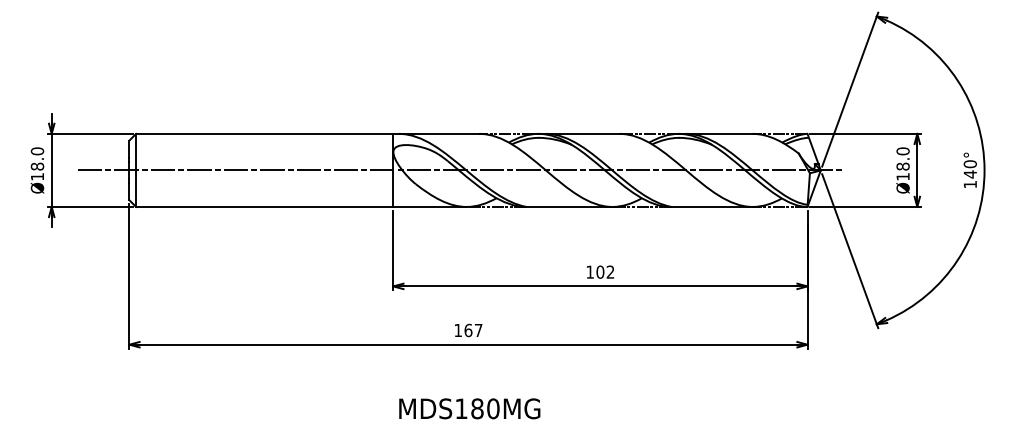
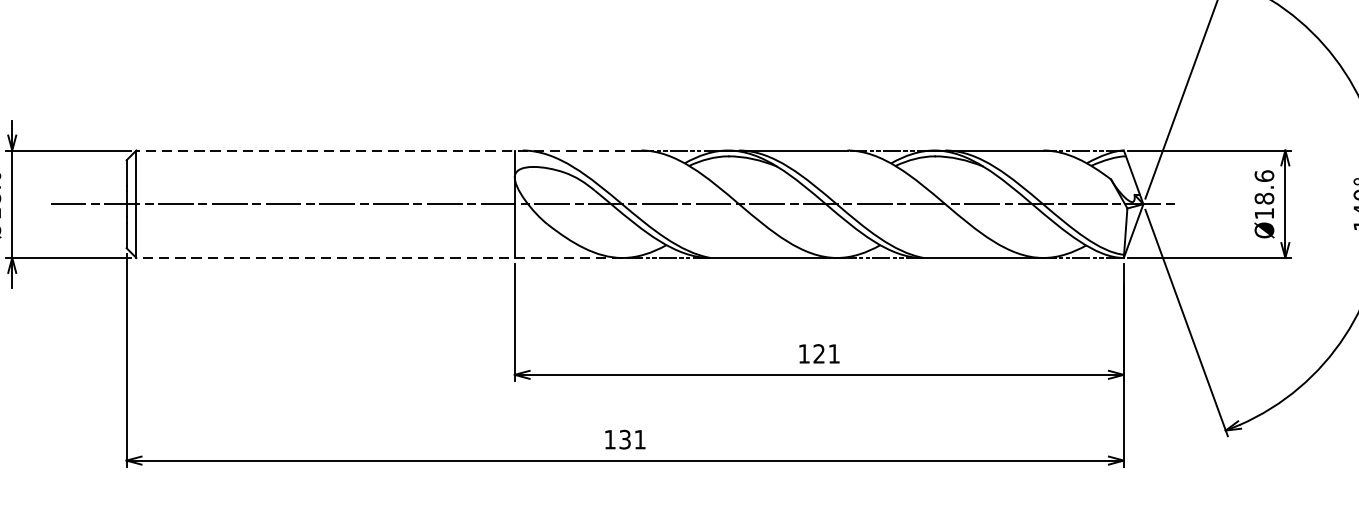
line: (307, 133) -> (388, 149), solid -> dashed
text: (902, 151) -> (1263, 176), Ø18.0 -> Ø18.6
line: (300, 206) -> (378, 257), solid -> dashed
text: (605, 271) -> (826, 352), 102 -> 121
text: (473, 330) -> (632, 439), 167 -> 131

